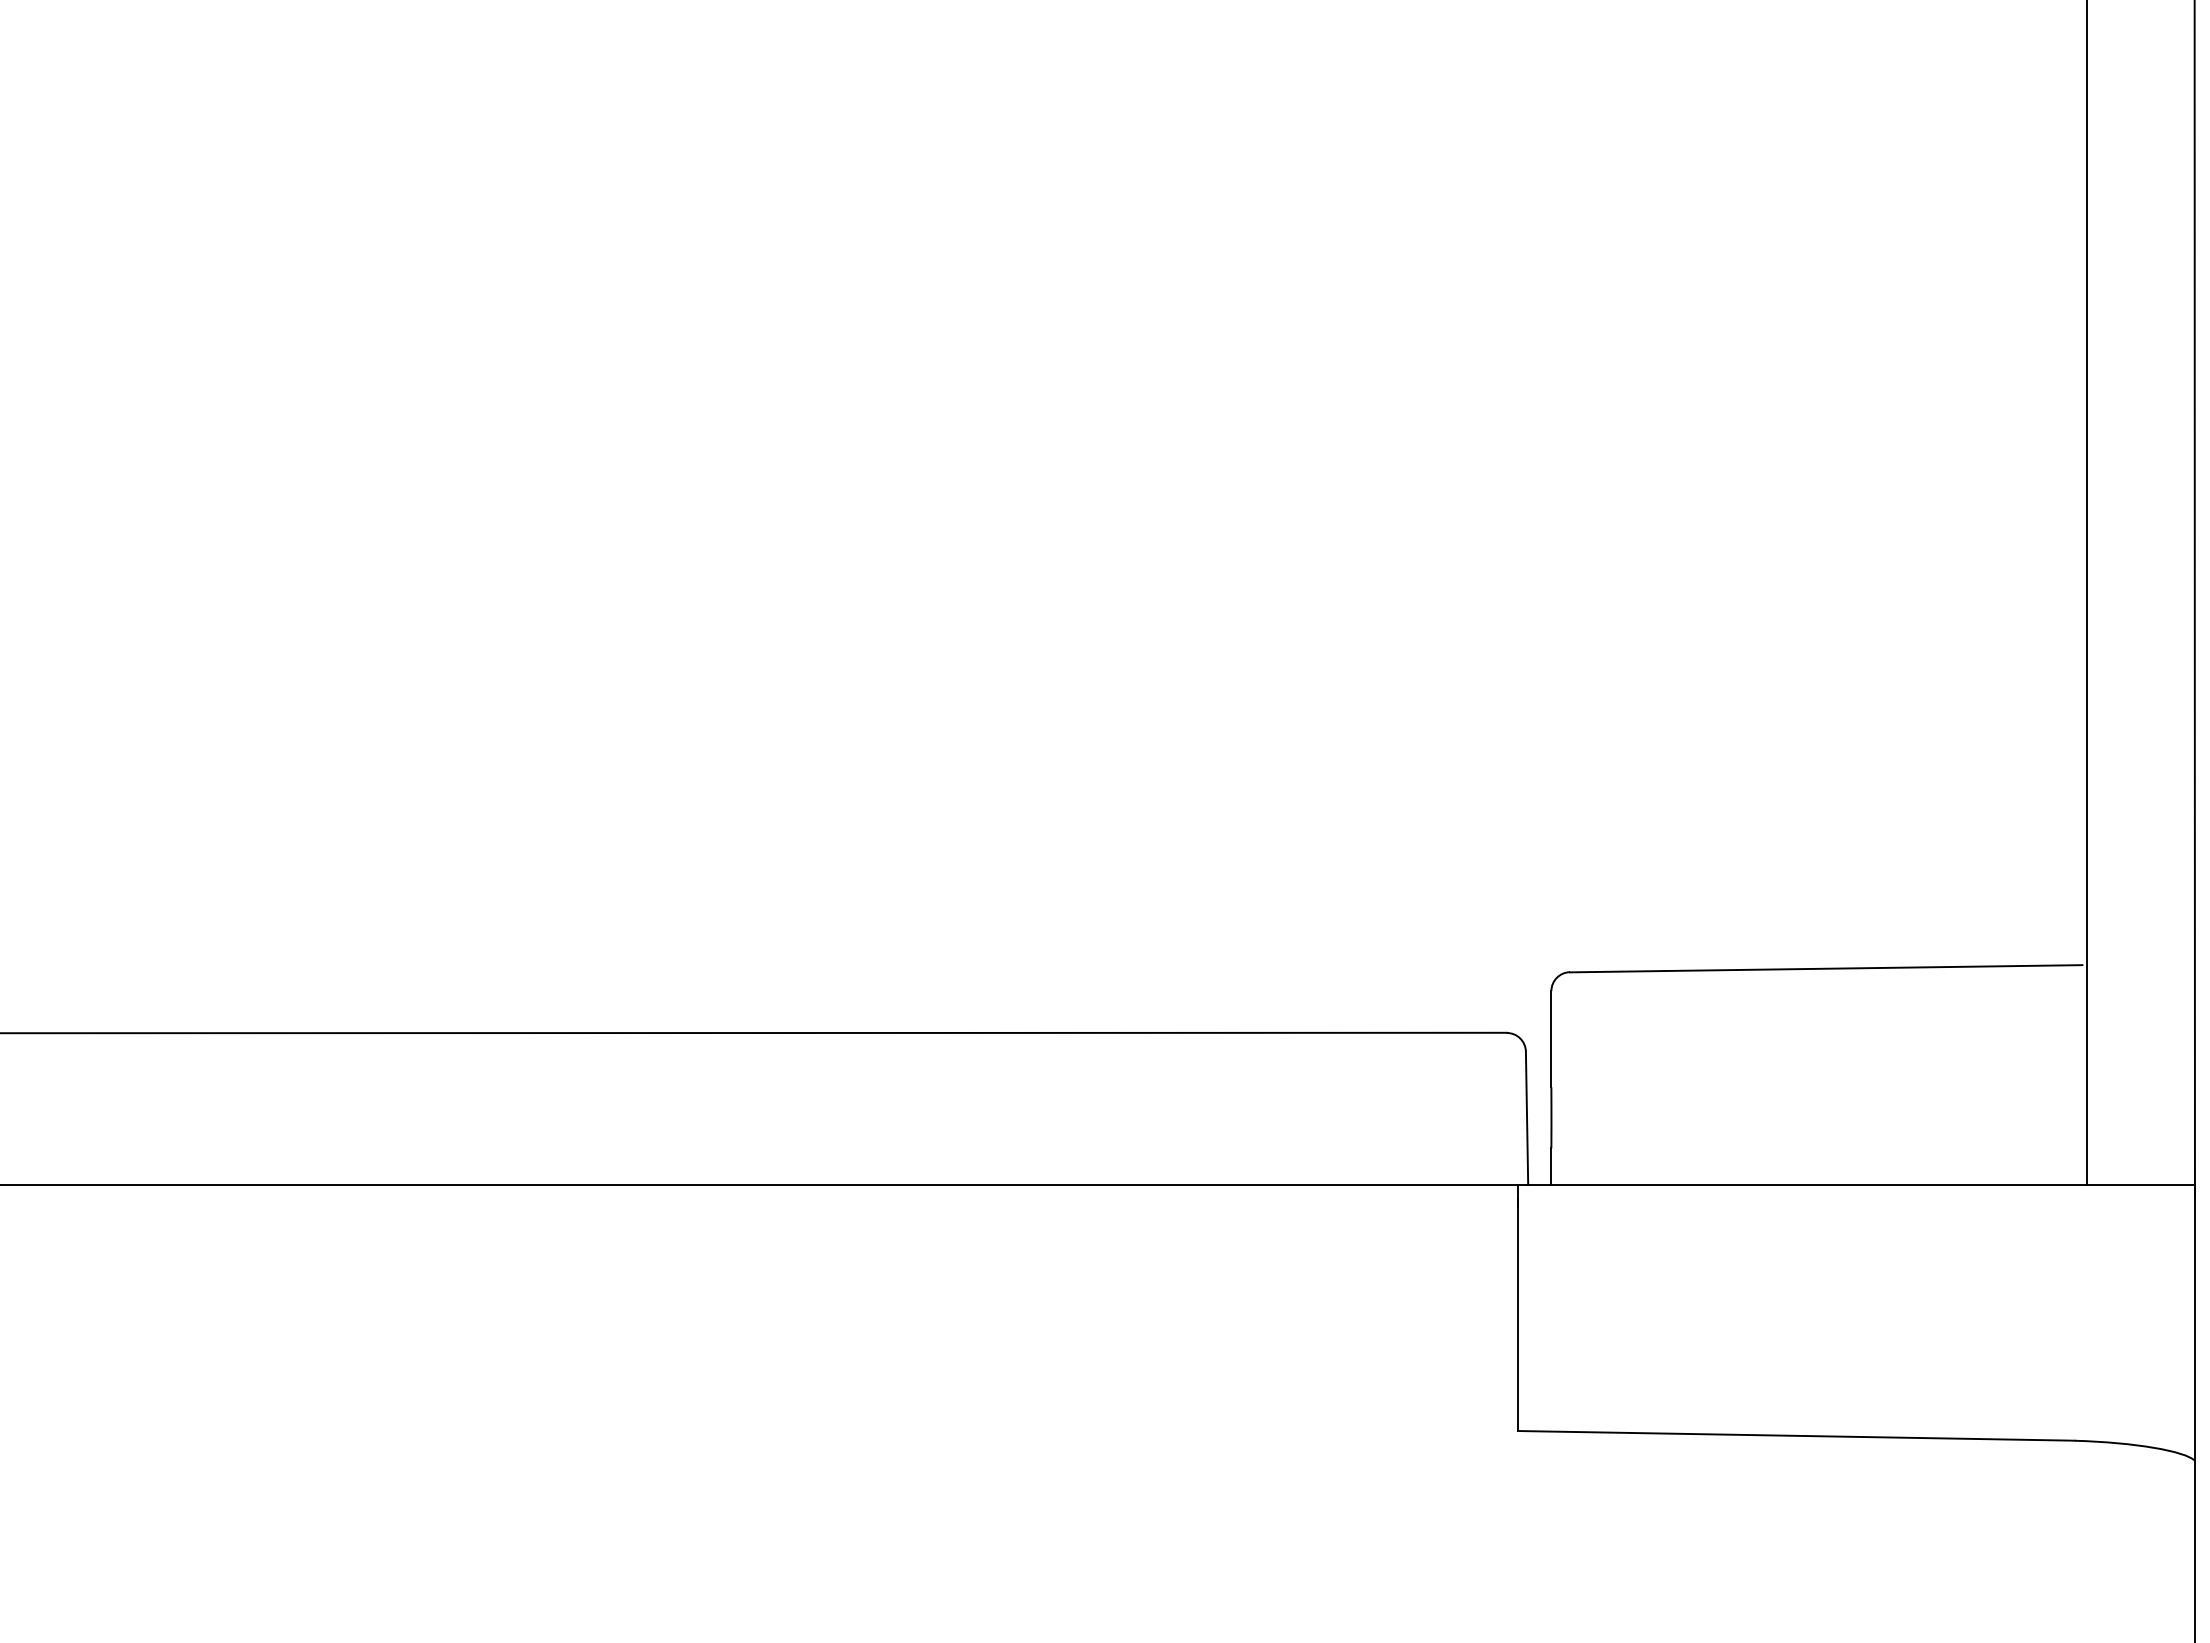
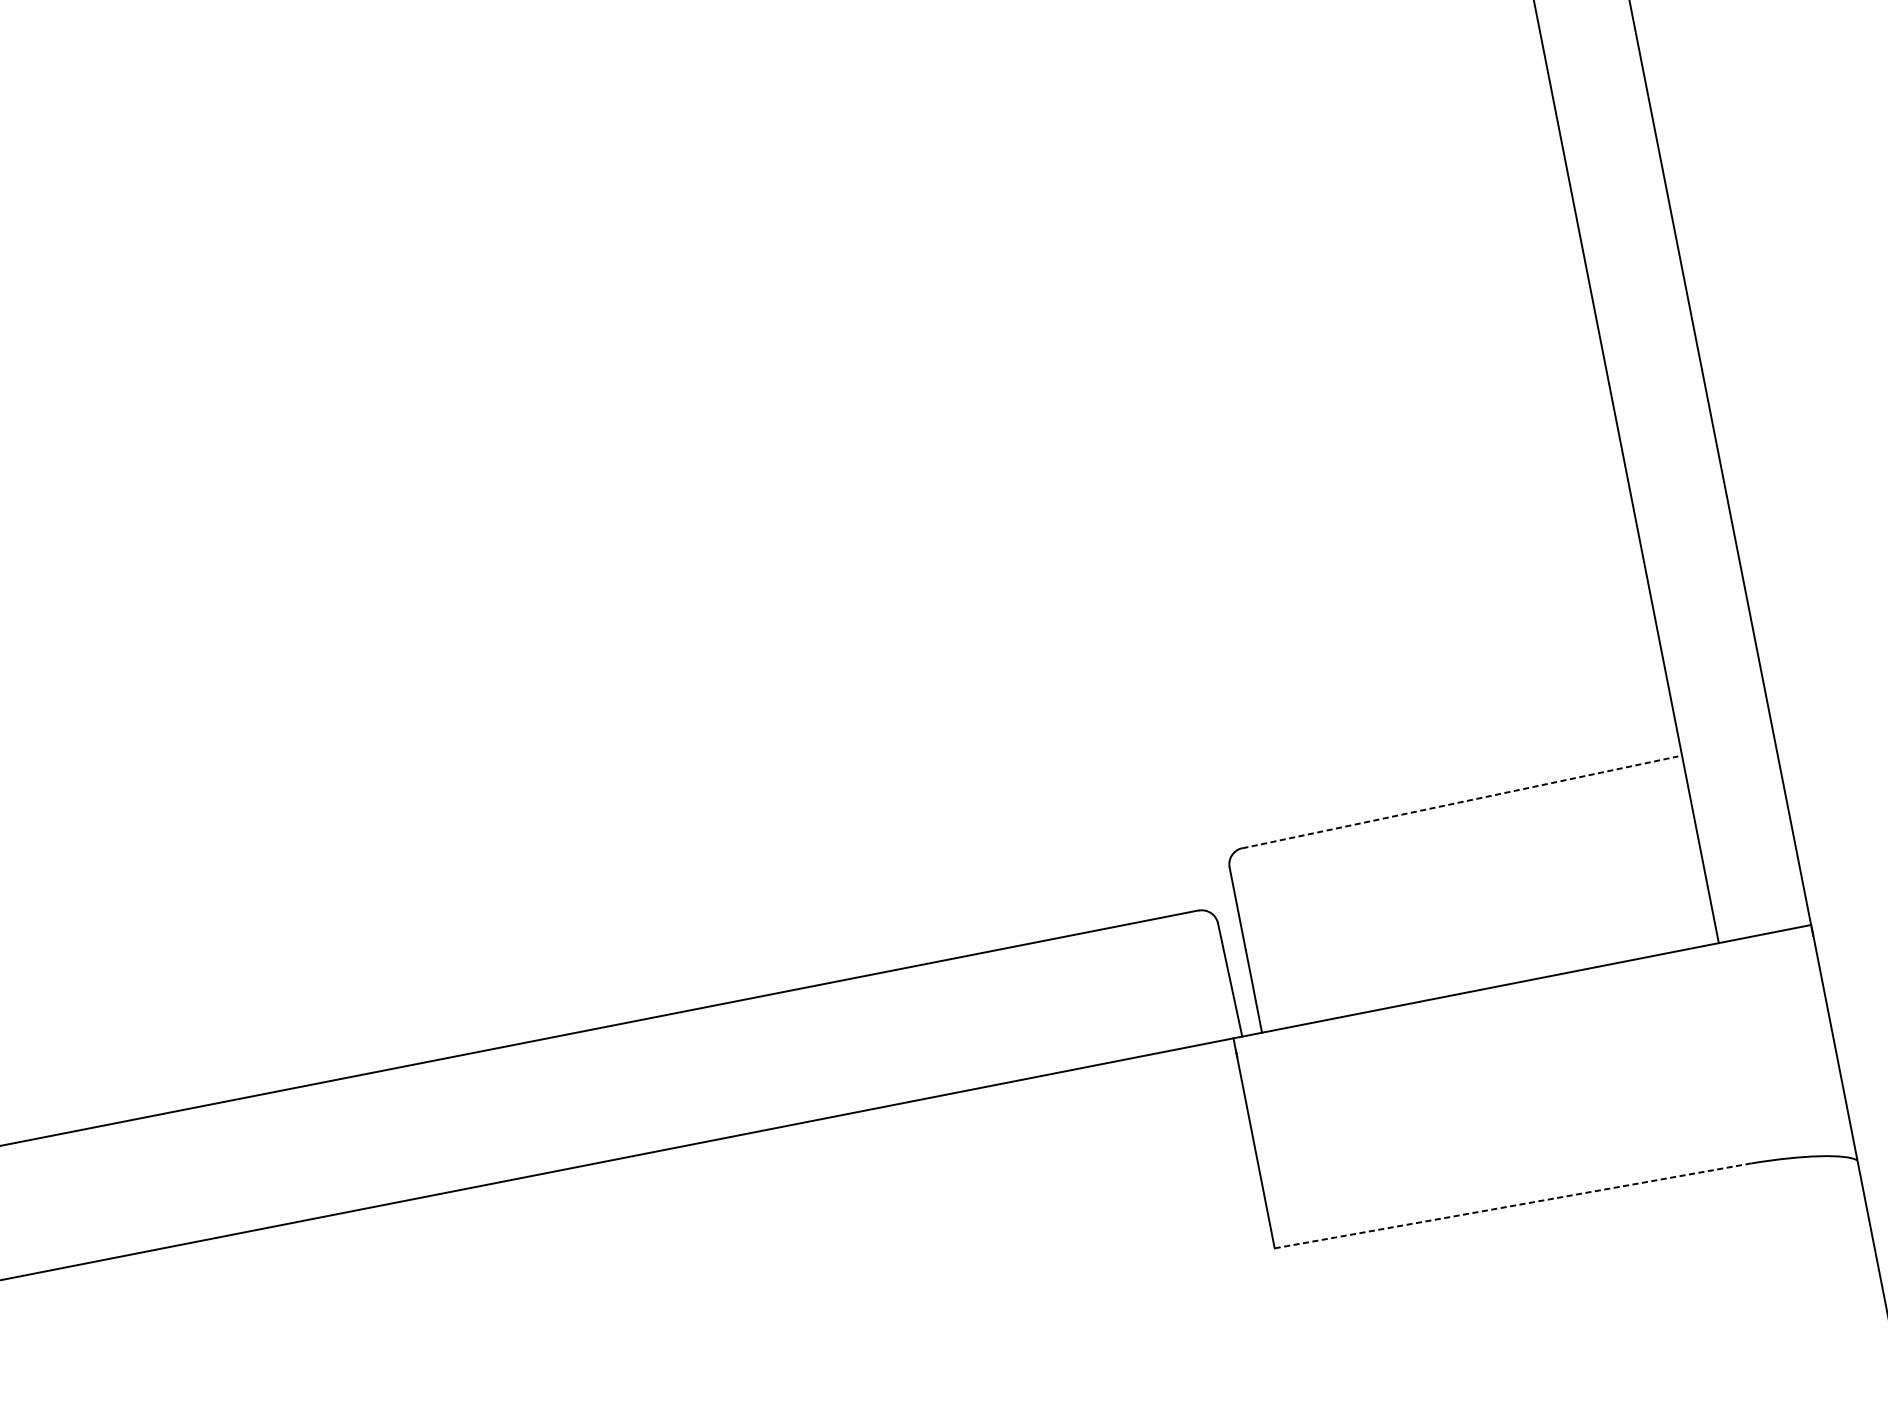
line: (1826, 968) -> (1460, 802), solid -> dashed
line: (1795, 1435) -> (1512, 1205), solid -> dashed

